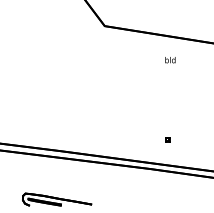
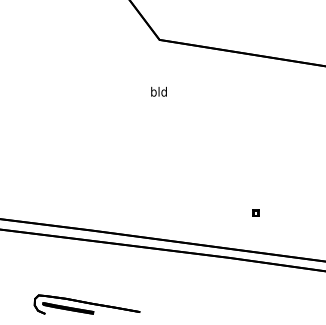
text: (170, 60) -> (159, 92), moved

